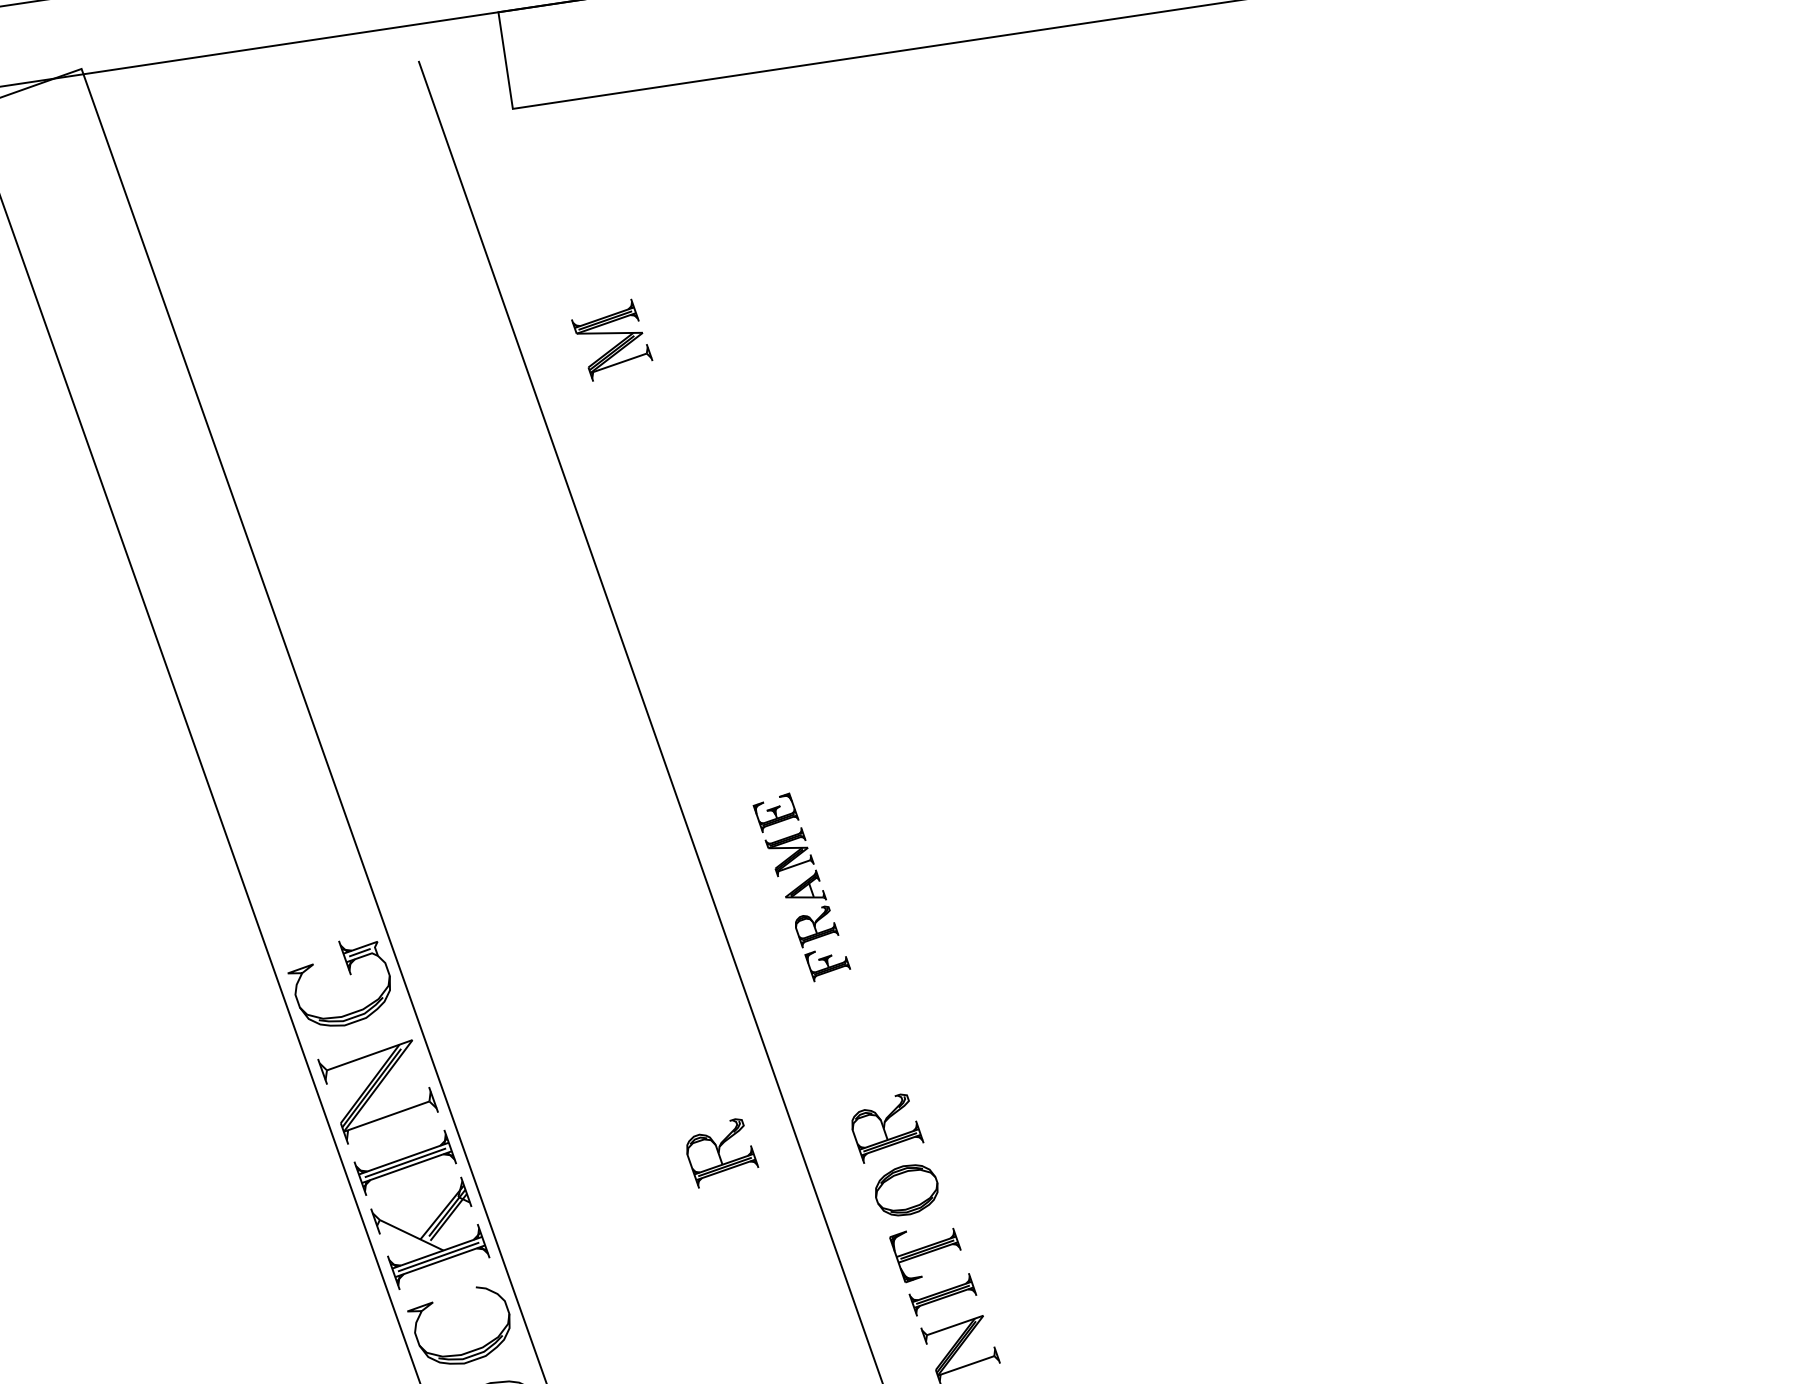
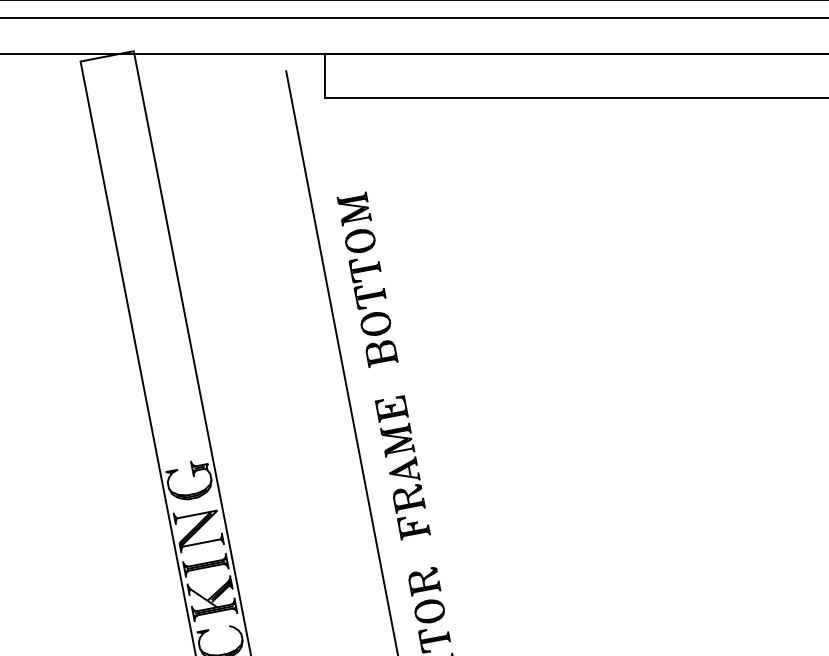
part: (678, 529) -> (371, 298), added
part: (800, 886) -> (402, 467), size x1.67
part: (720, 1151) -> (348, 581), removed

